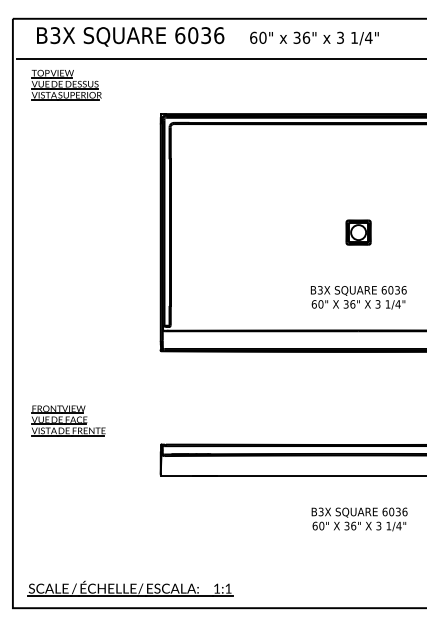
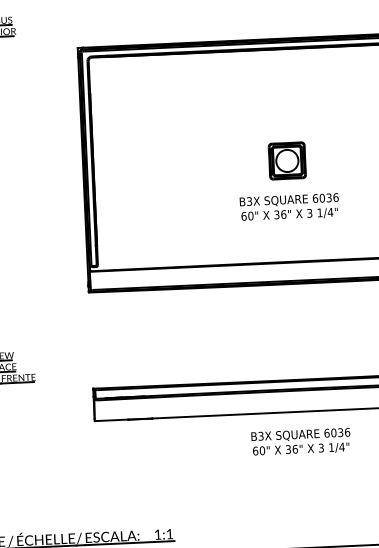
part: (358, 232) -> (287, 160), size x1.43
text: (358, 297) -> (289, 207), moved
text: (359, 519) -> (300, 442), moved

